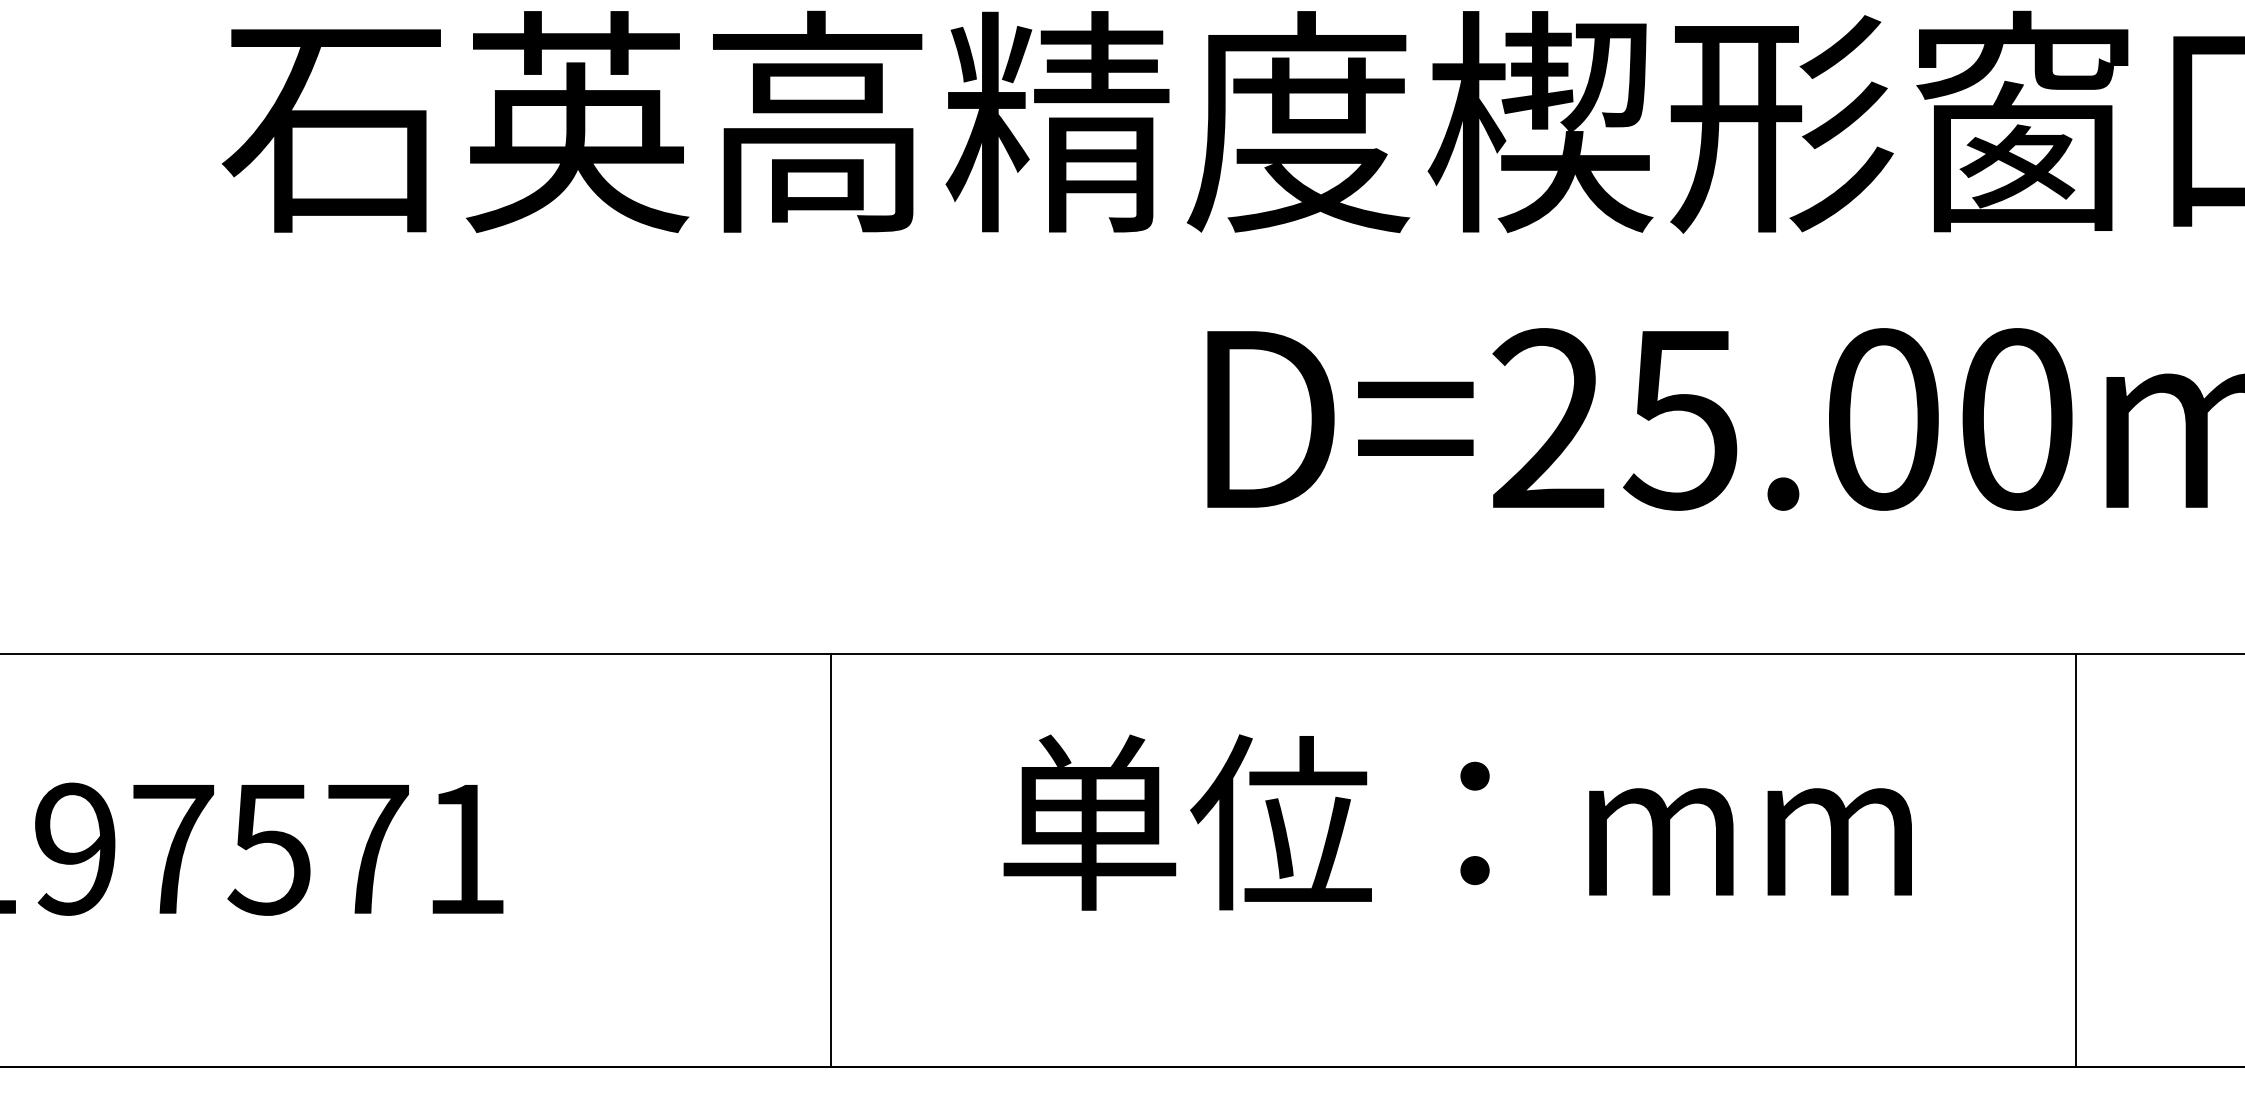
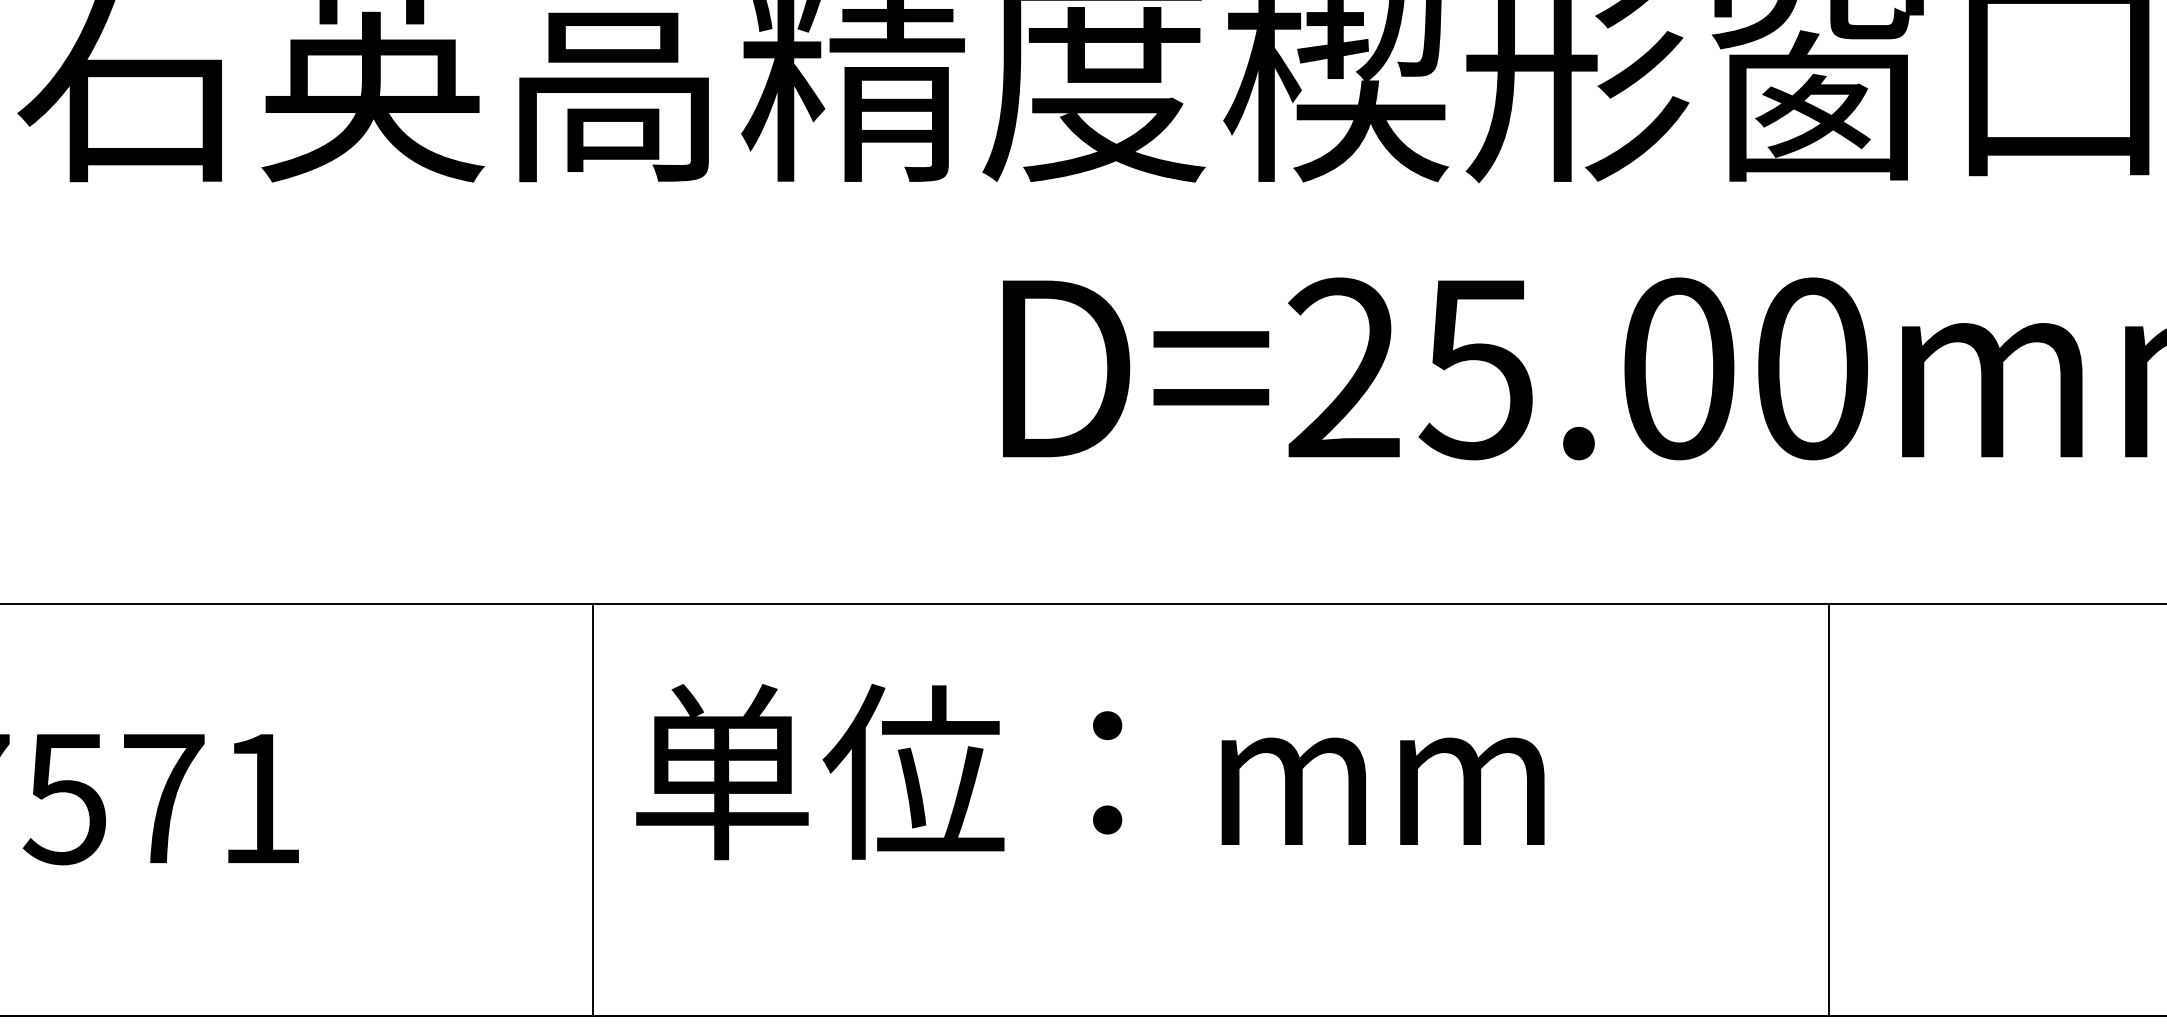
text: (1457, 822) -> (1090, 771), moved
line: (830, 860) -> (593, 809), moved
line: (2076, 860) -> (1829, 809), moved

